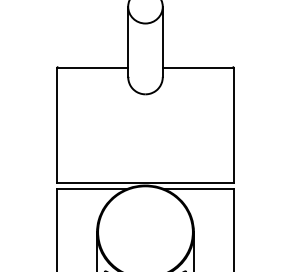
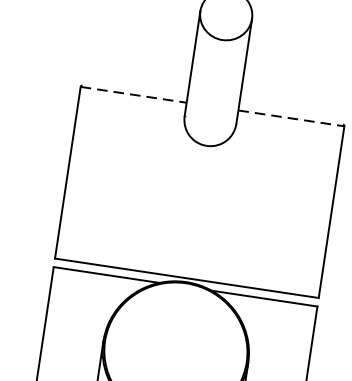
line: (93, 68) -> (134, 95), solid -> dashed
line: (198, 68) -> (291, 119), solid -> dashed

